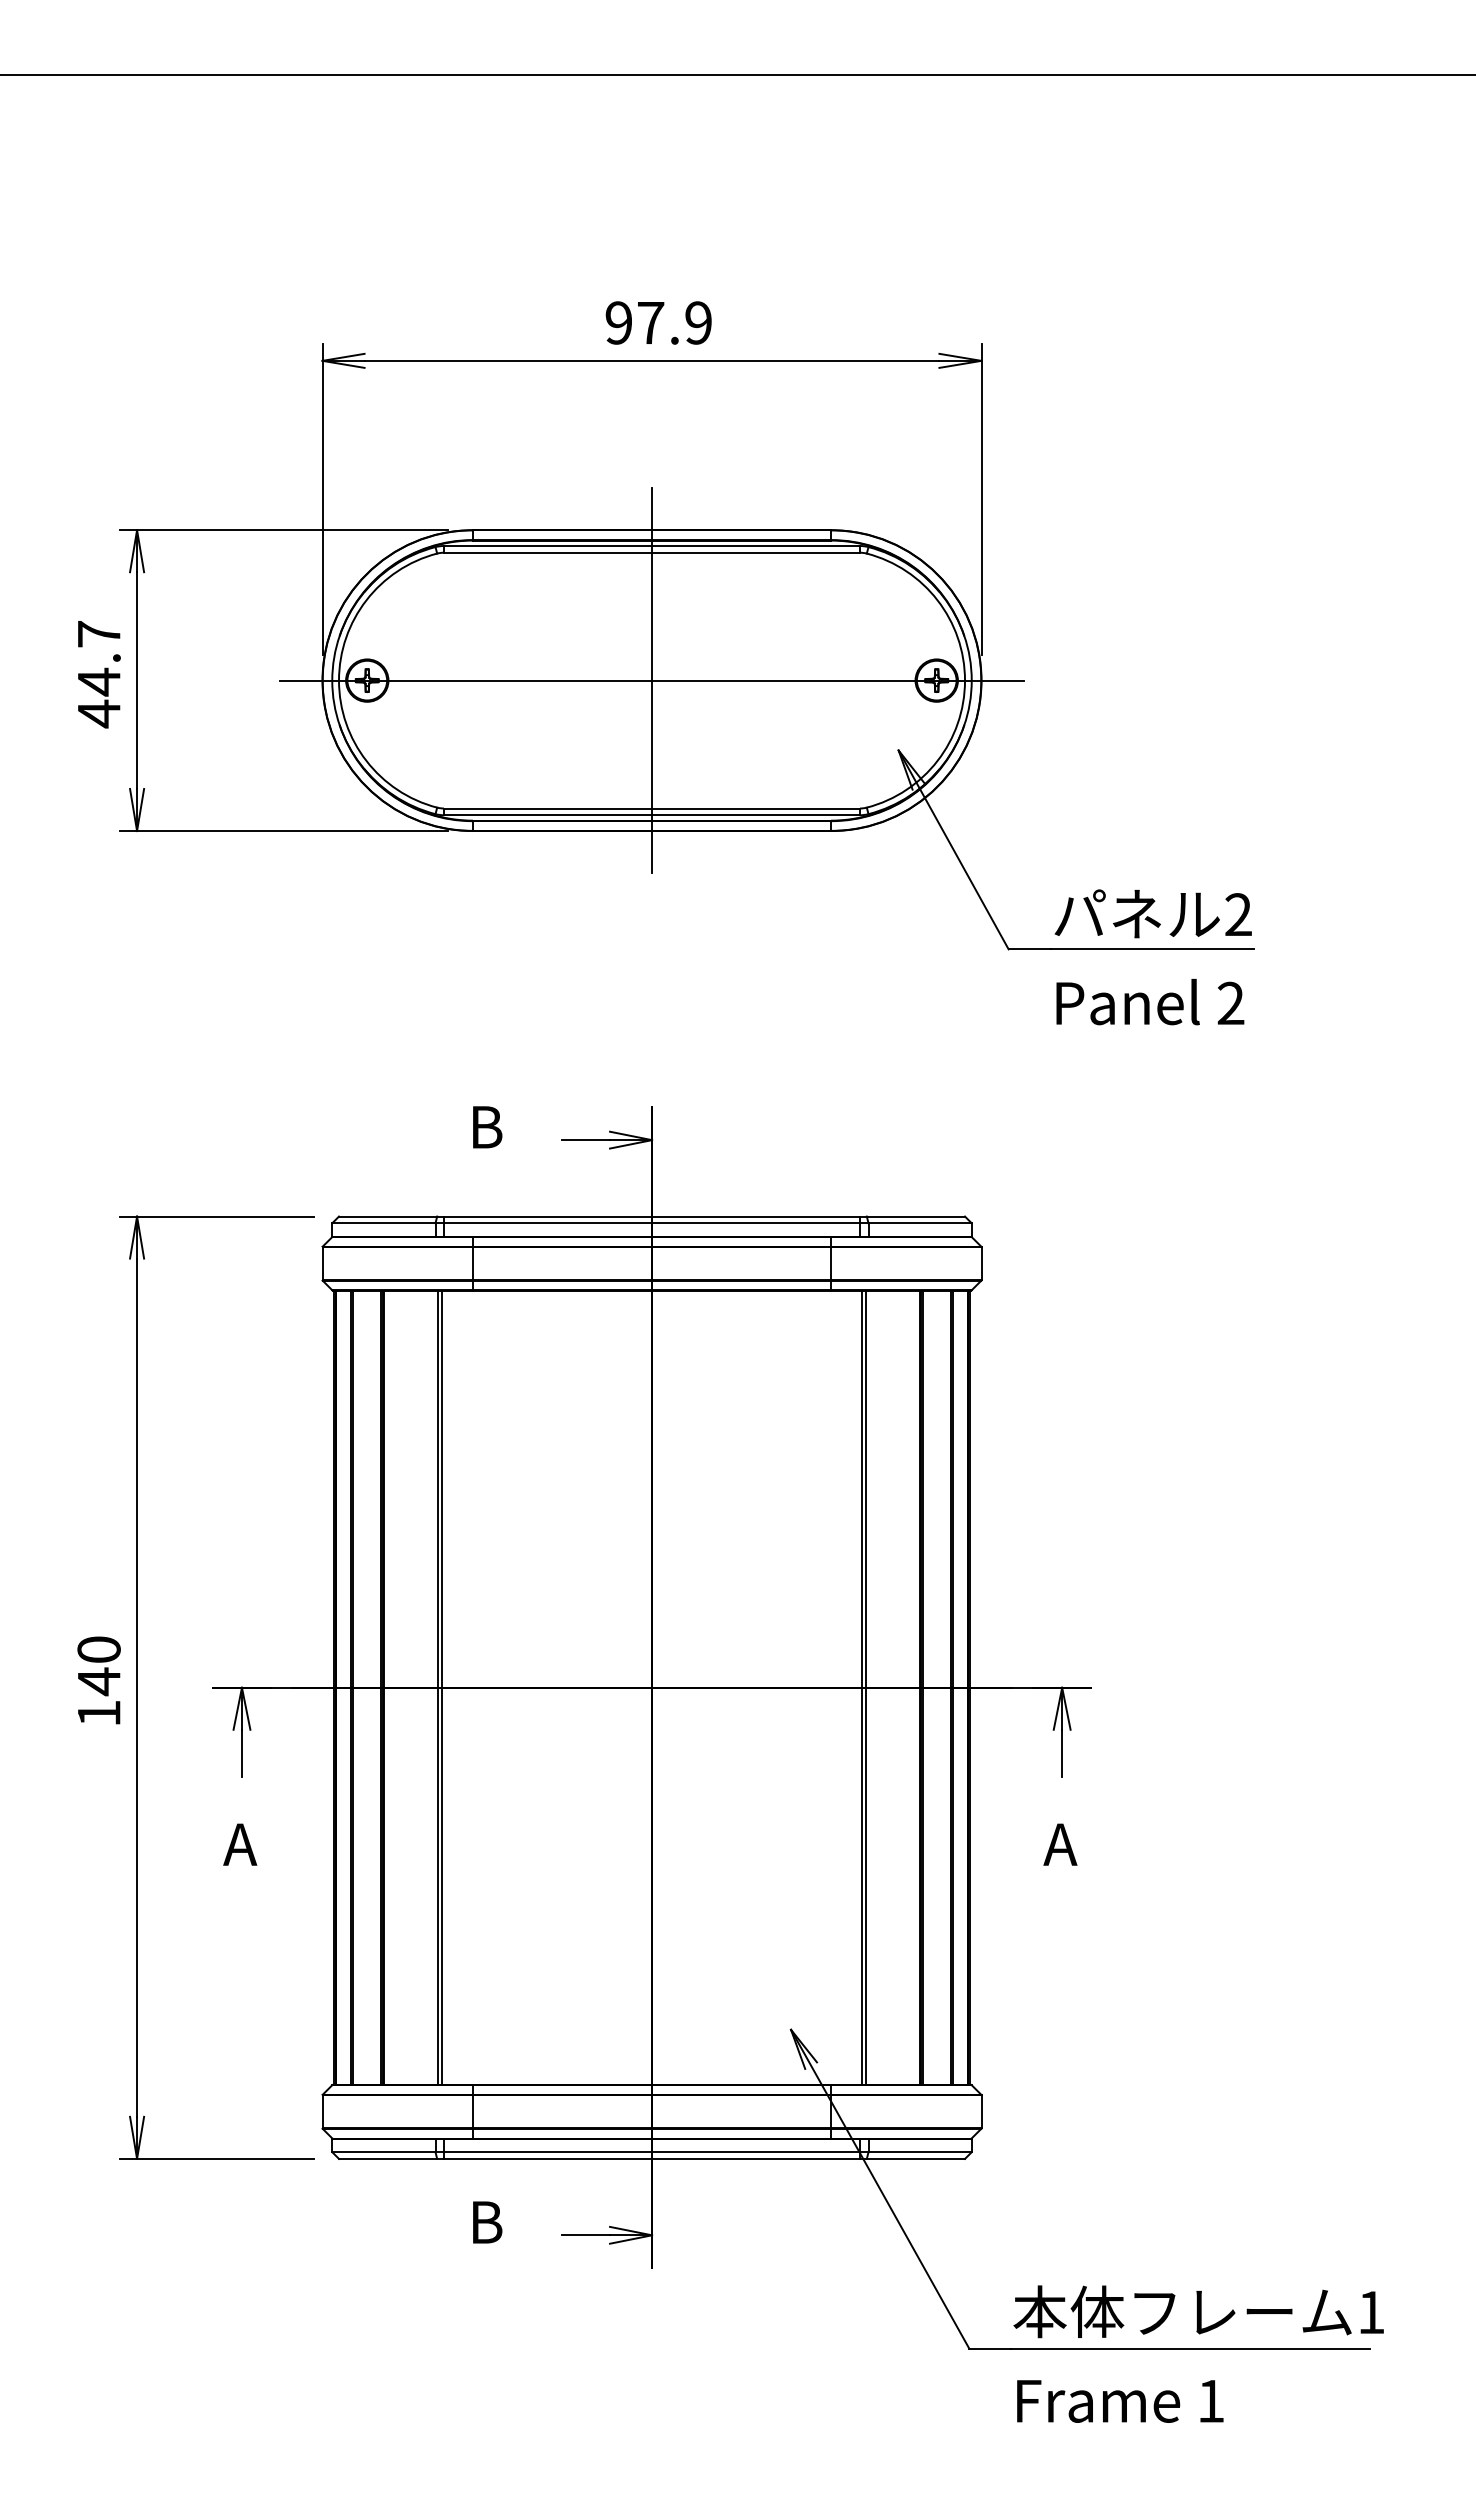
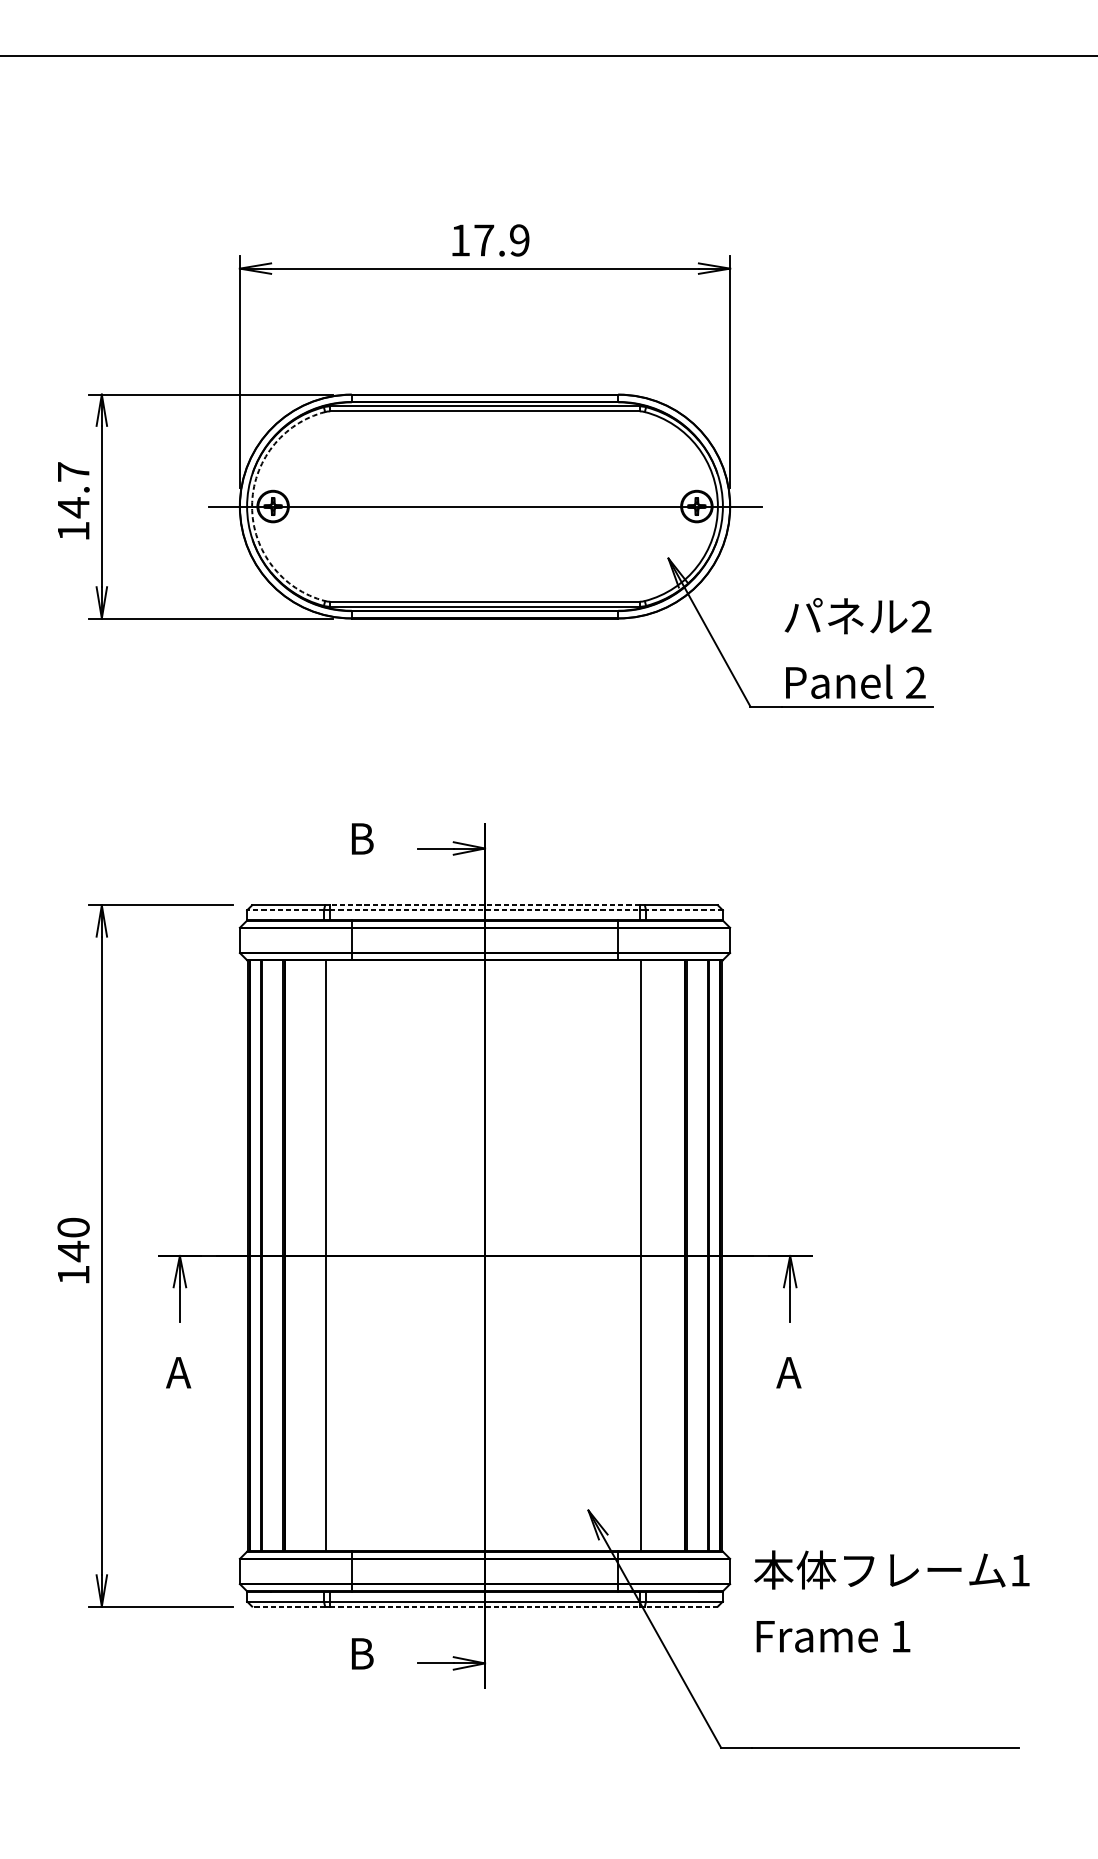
text: (618, 322) -> (460, 240), 97.9 -> 17.9
arc: (339, 680) -> (252, 506), solid -> dashed
line: (652, 680) -> (485, 506), removed
text: (99, 713) -> (73, 531), 44.7 -> 14.7
text: (1152, 957) -> (857, 648), moved
line: (651, 1216) -> (484, 905), solid -> dashed
line: (383, 1223) -> (285, 910), solid -> dashed
line: (652, 1223) -> (485, 910), solid -> dashed
line: (920, 1223) -> (684, 910), solid -> dashed
line: (442, 1687) -> (329, 1255), removed
line: (865, 1687) -> (643, 1255), removed
line: (387, 2158) -> (288, 1606), solid -> dashed
line: (652, 2158) -> (485, 1606), solid -> dashed
line: (915, 2158) -> (681, 1606), solid -> dashed
text: (1198, 2353) -> (891, 1601), moved

